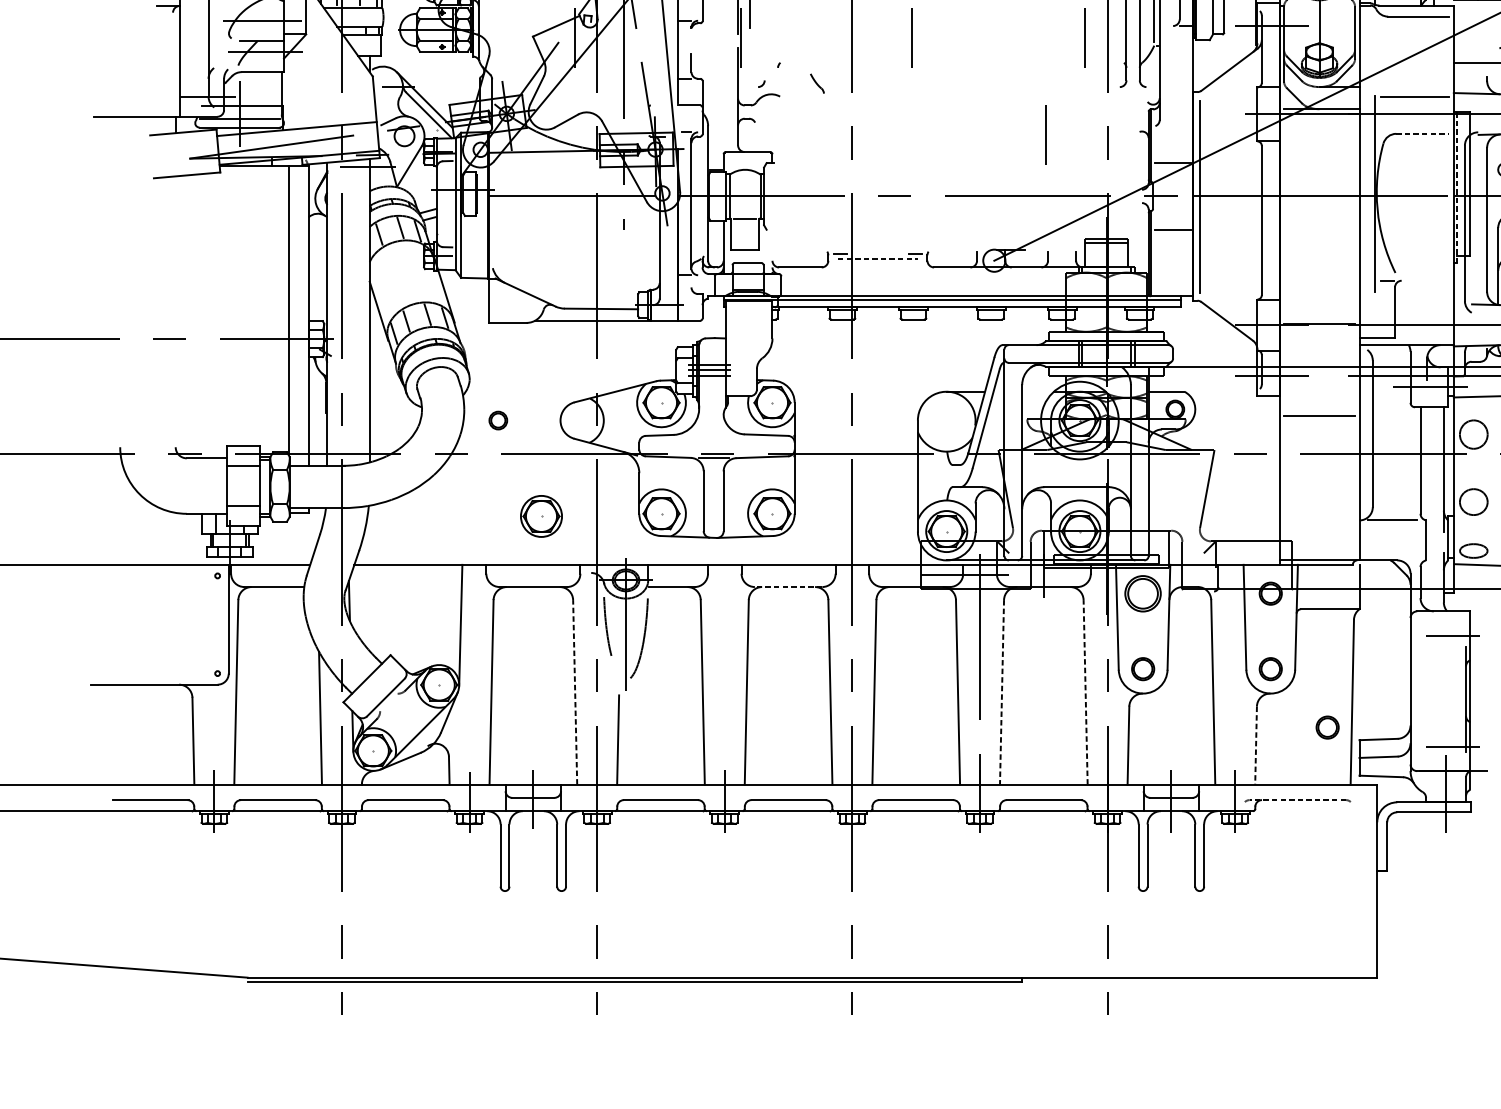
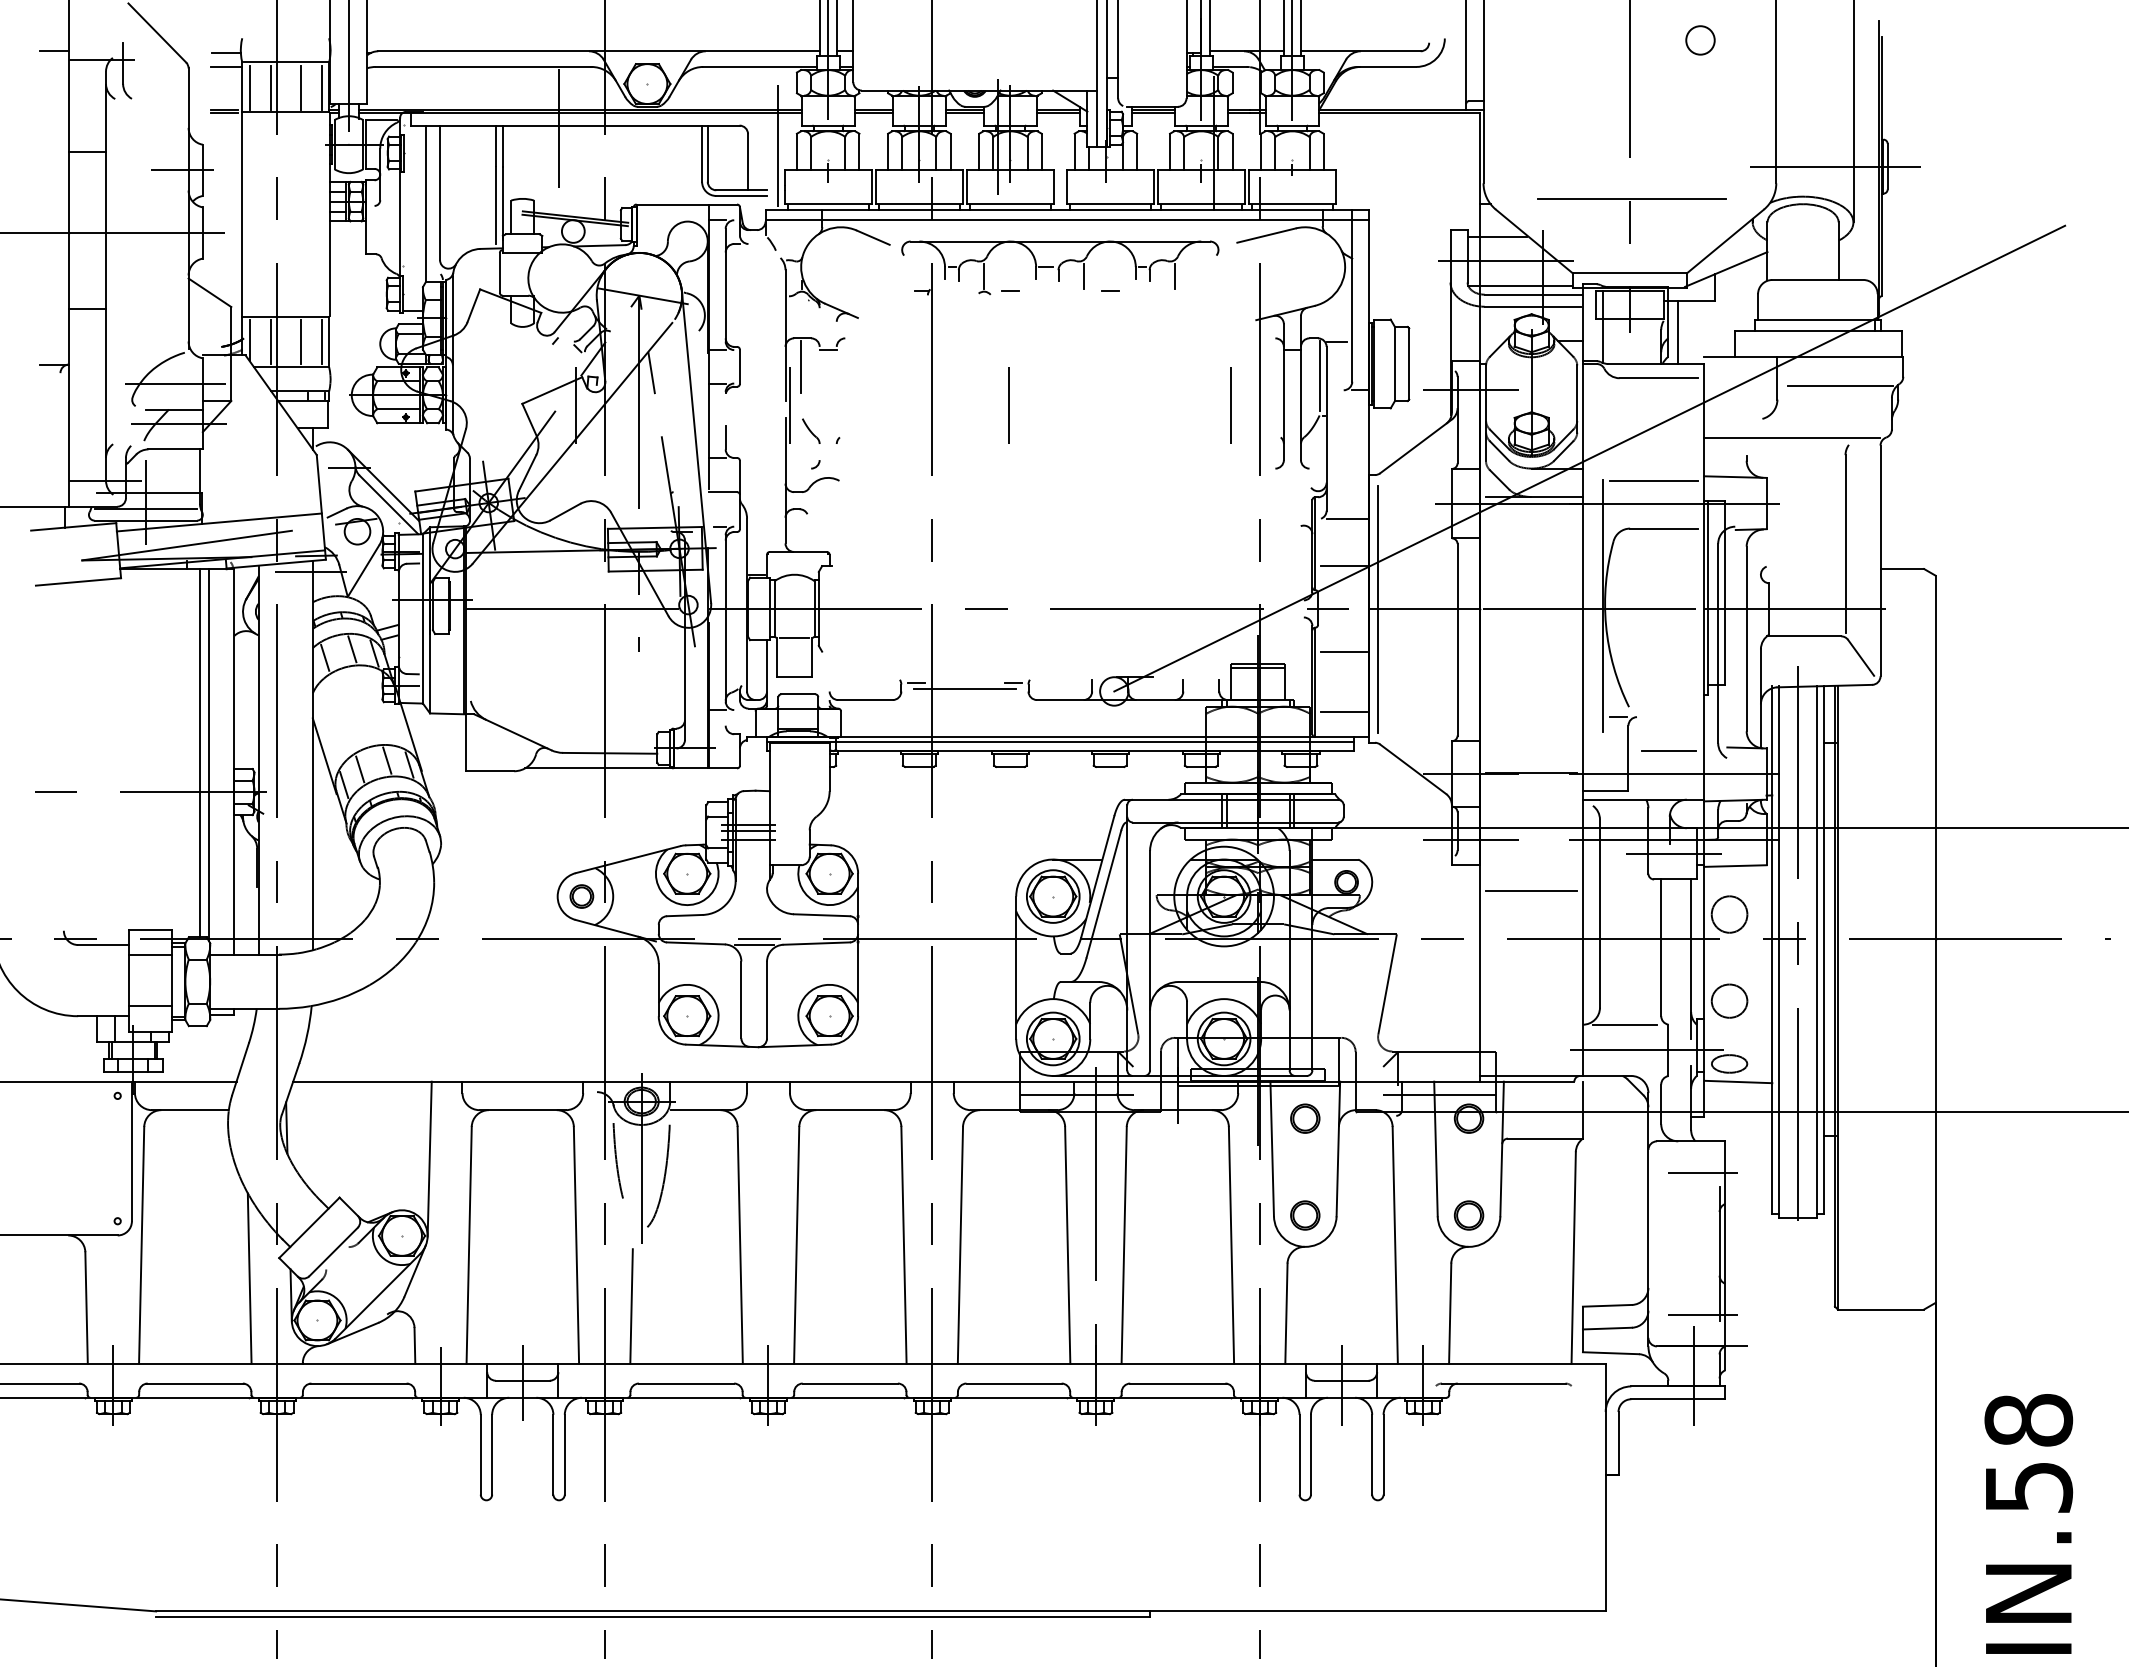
part: (817, 83) -> (811, 430), moved
line: (1176, 126) -> (1347, 519), added
line: (1422, 133) -> (1663, 528), dashed -> solid
line: (1045, 135) -> (1179, 530), removed
line: (1457, 188) -> (1708, 598), dashed -> solid
line: (878, 258) -> (965, 688), dashed -> solid
line: (1172, 277) -> (1343, 712), added
line: (1426, 307) -> (1668, 751), added
line: (282, 309) -> (200, 753), added
part: (498, 420) -> (581, 896), moved
part: (541, 516) -> (1053, 896), moved
line: (1409, 540) -> (1646, 1050), added
line: (1247, 574) -> (1439, 1094), added
line: (787, 587) -> (849, 1110), dashed -> solid
part: (1143, 593) -> (1305, 1118), size x0.62
line: (575, 691) -> (576, 1244), dashed -> solid
line: (1085, 691) -> (1231, 1244), dashed -> solid
line: (1002, 692) -> (1124, 1245), dashed -> solid
part: (1327, 727) -> (1541, 1290), removed
line: (1256, 746) -> (1450, 1314), dashed -> solid
line: (1297, 800) -> (1503, 1383), dashed -> solid

